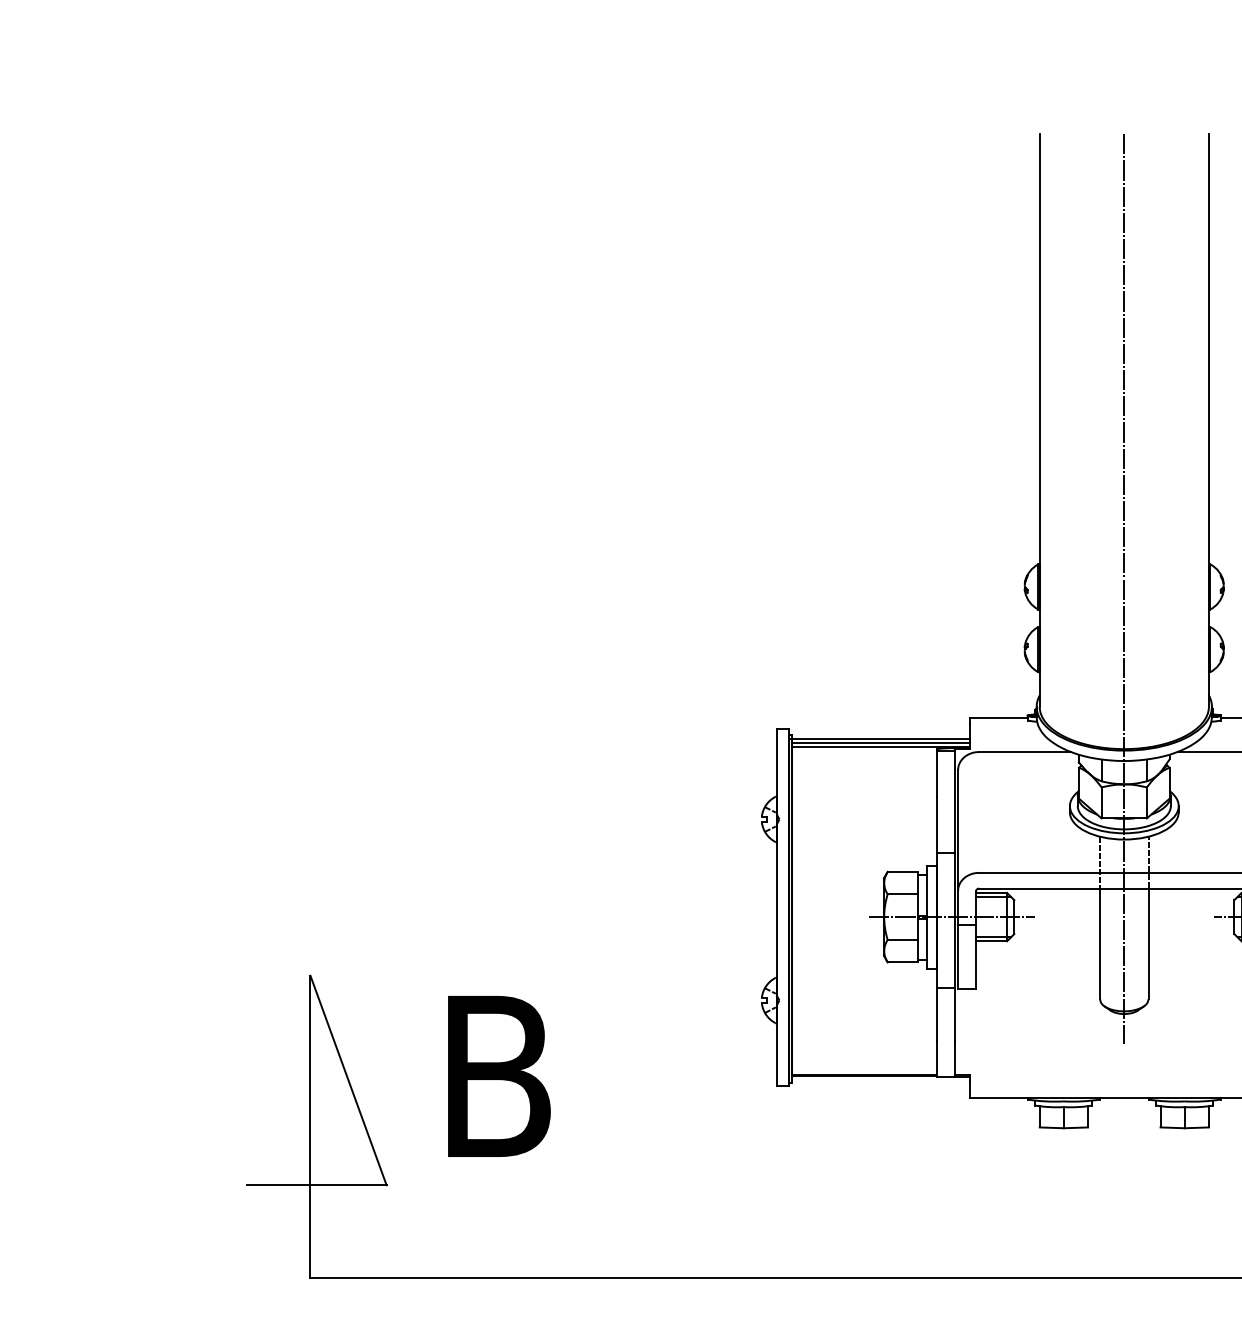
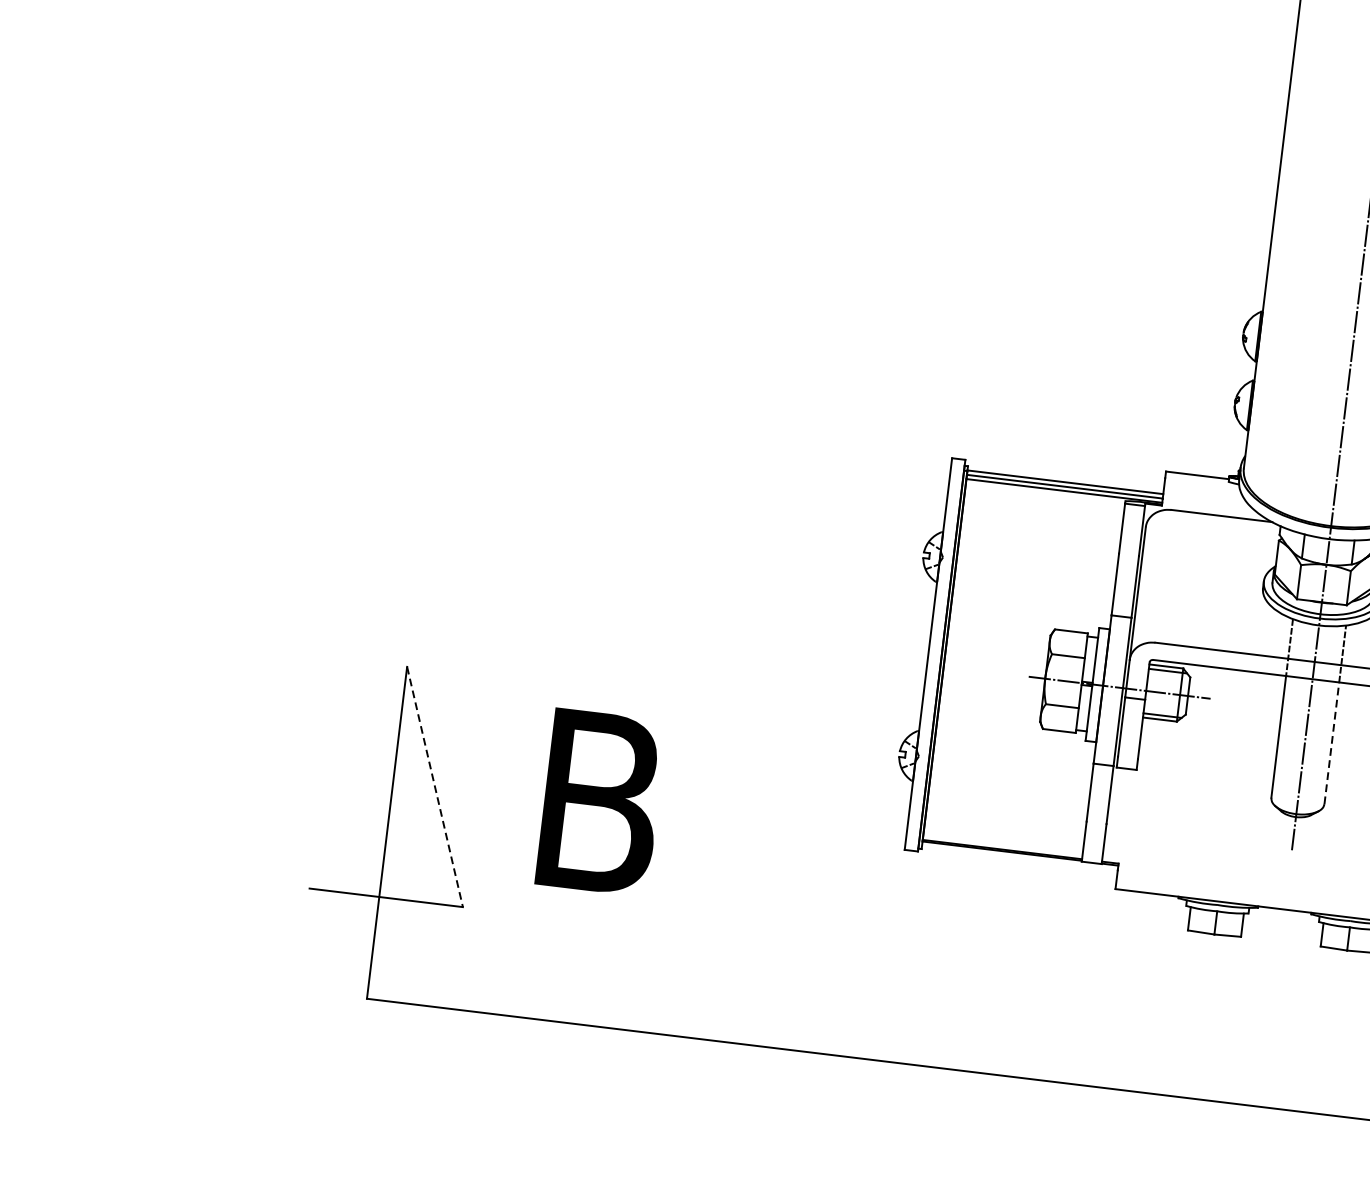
line: (1148, 943) -> (1331, 742), solid -> dashed
line: (348, 1080) -> (434, 786), solid -> dashed

